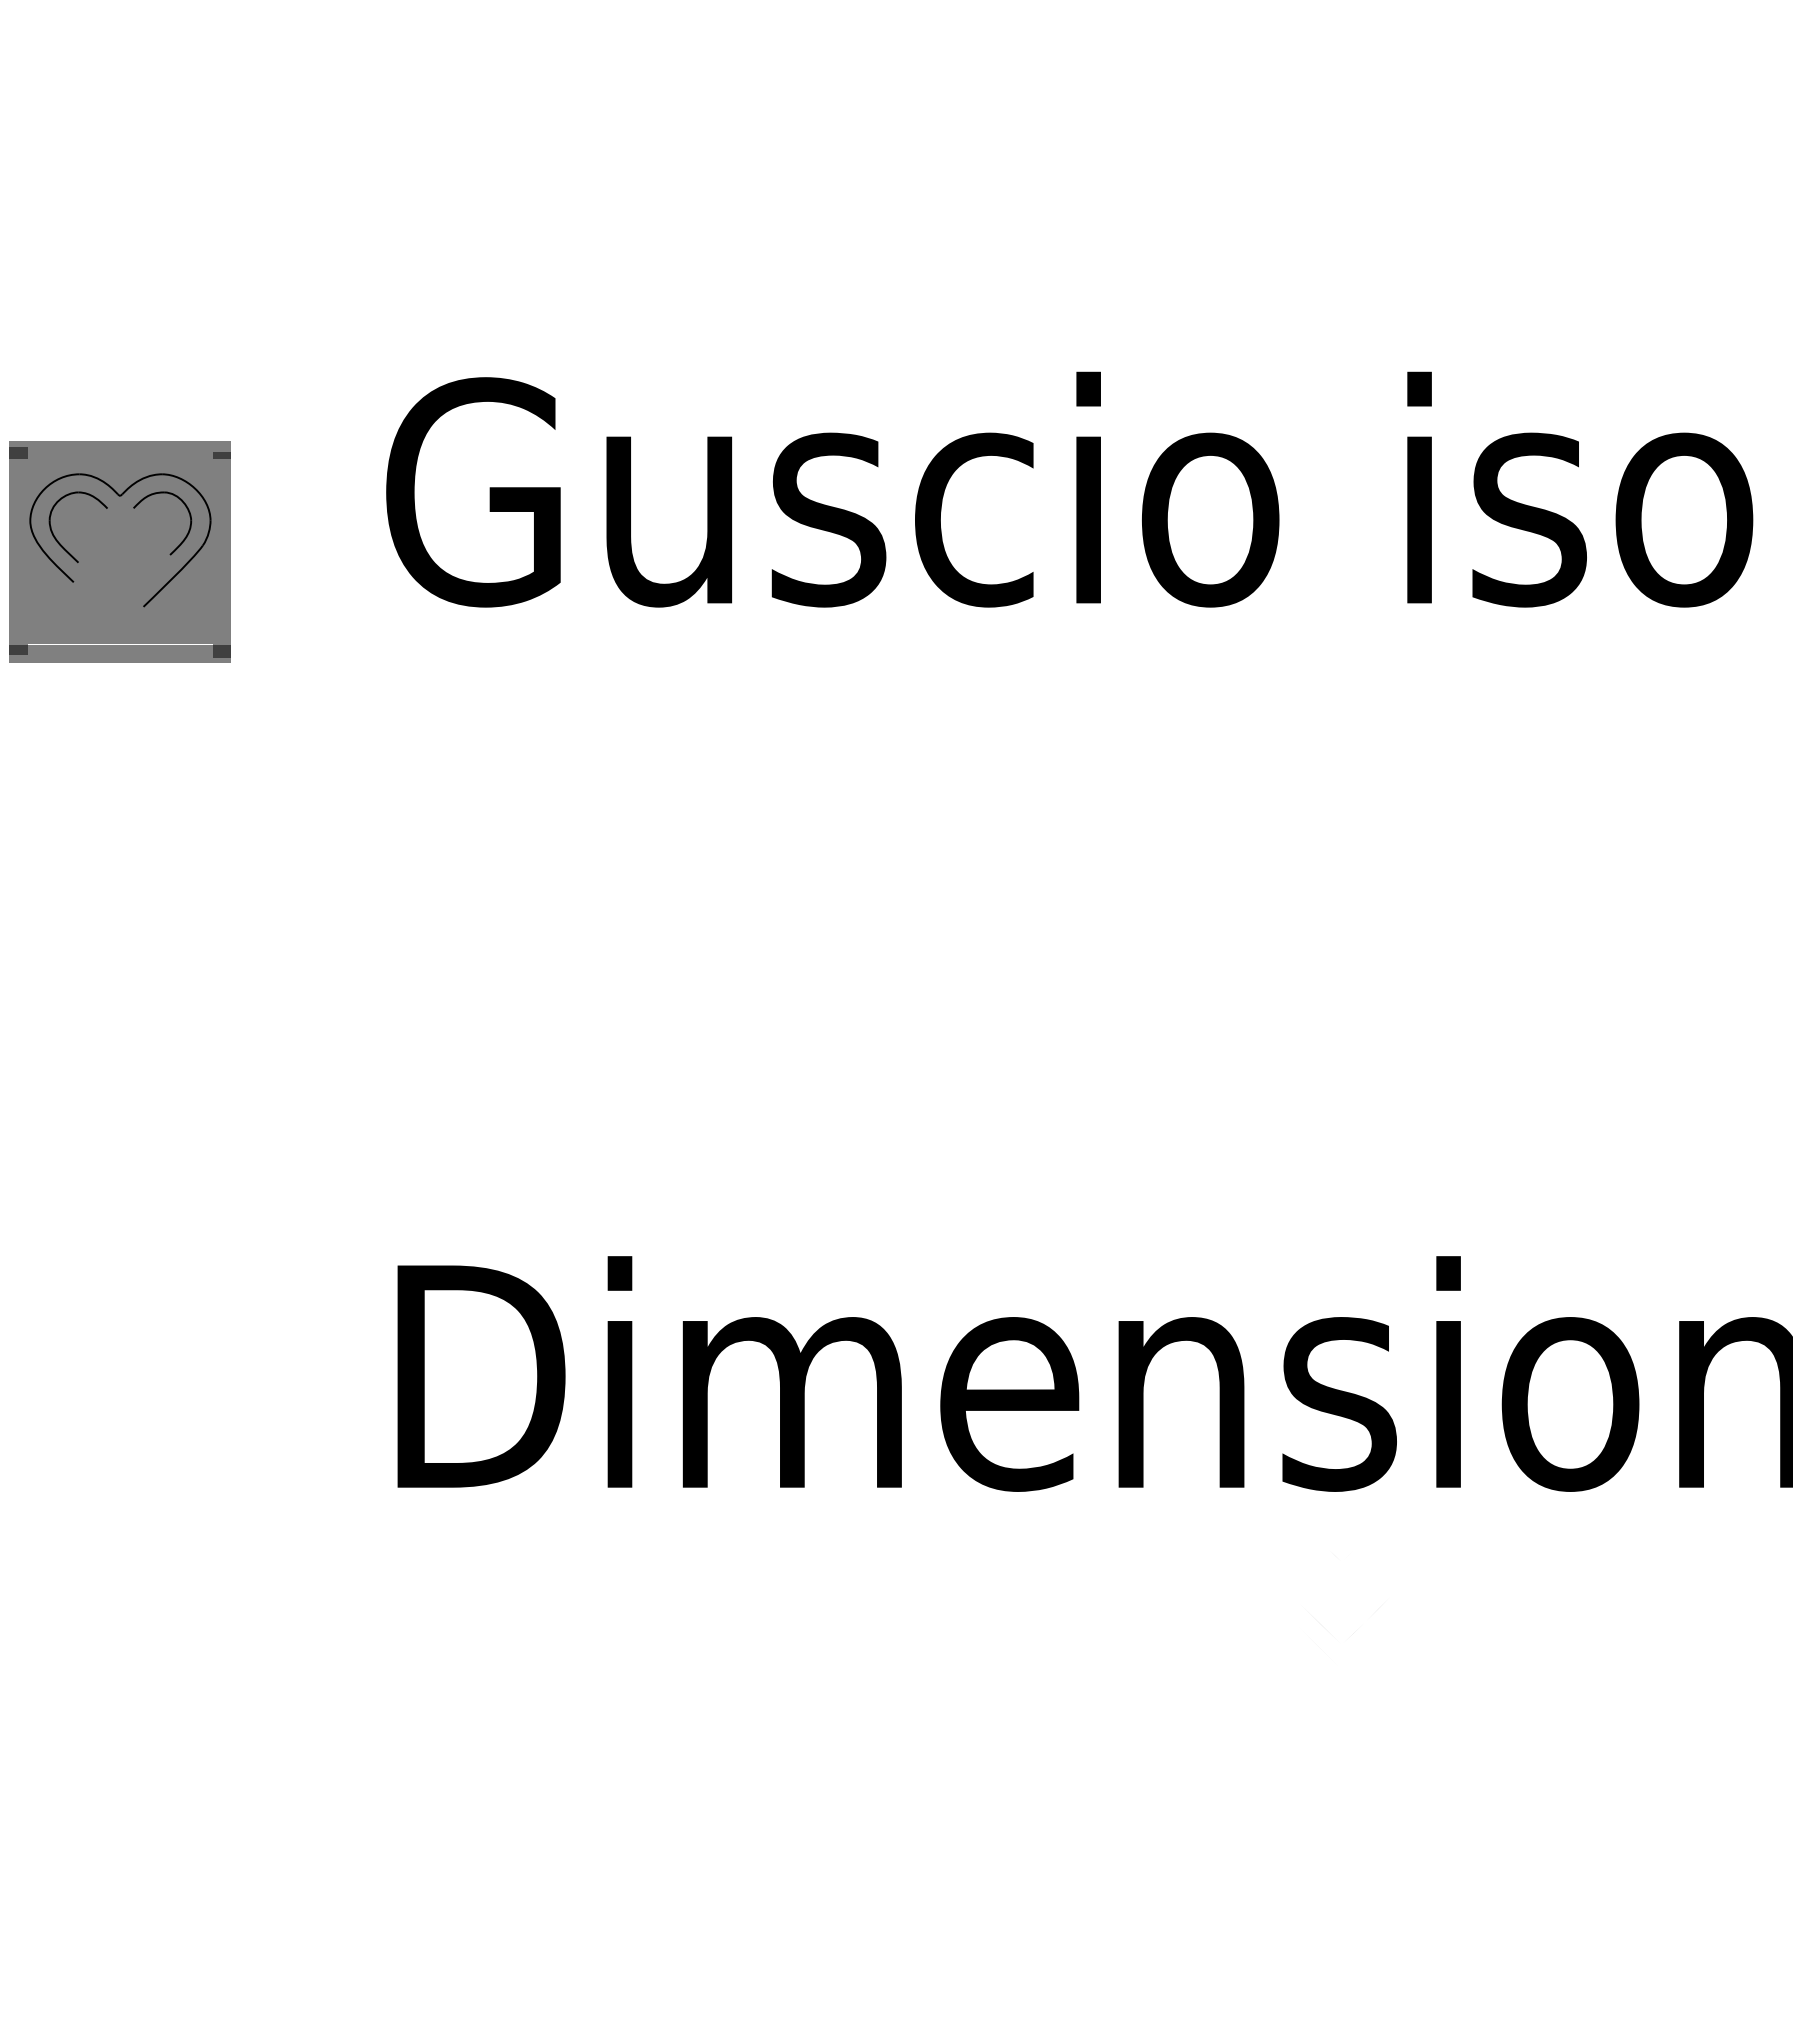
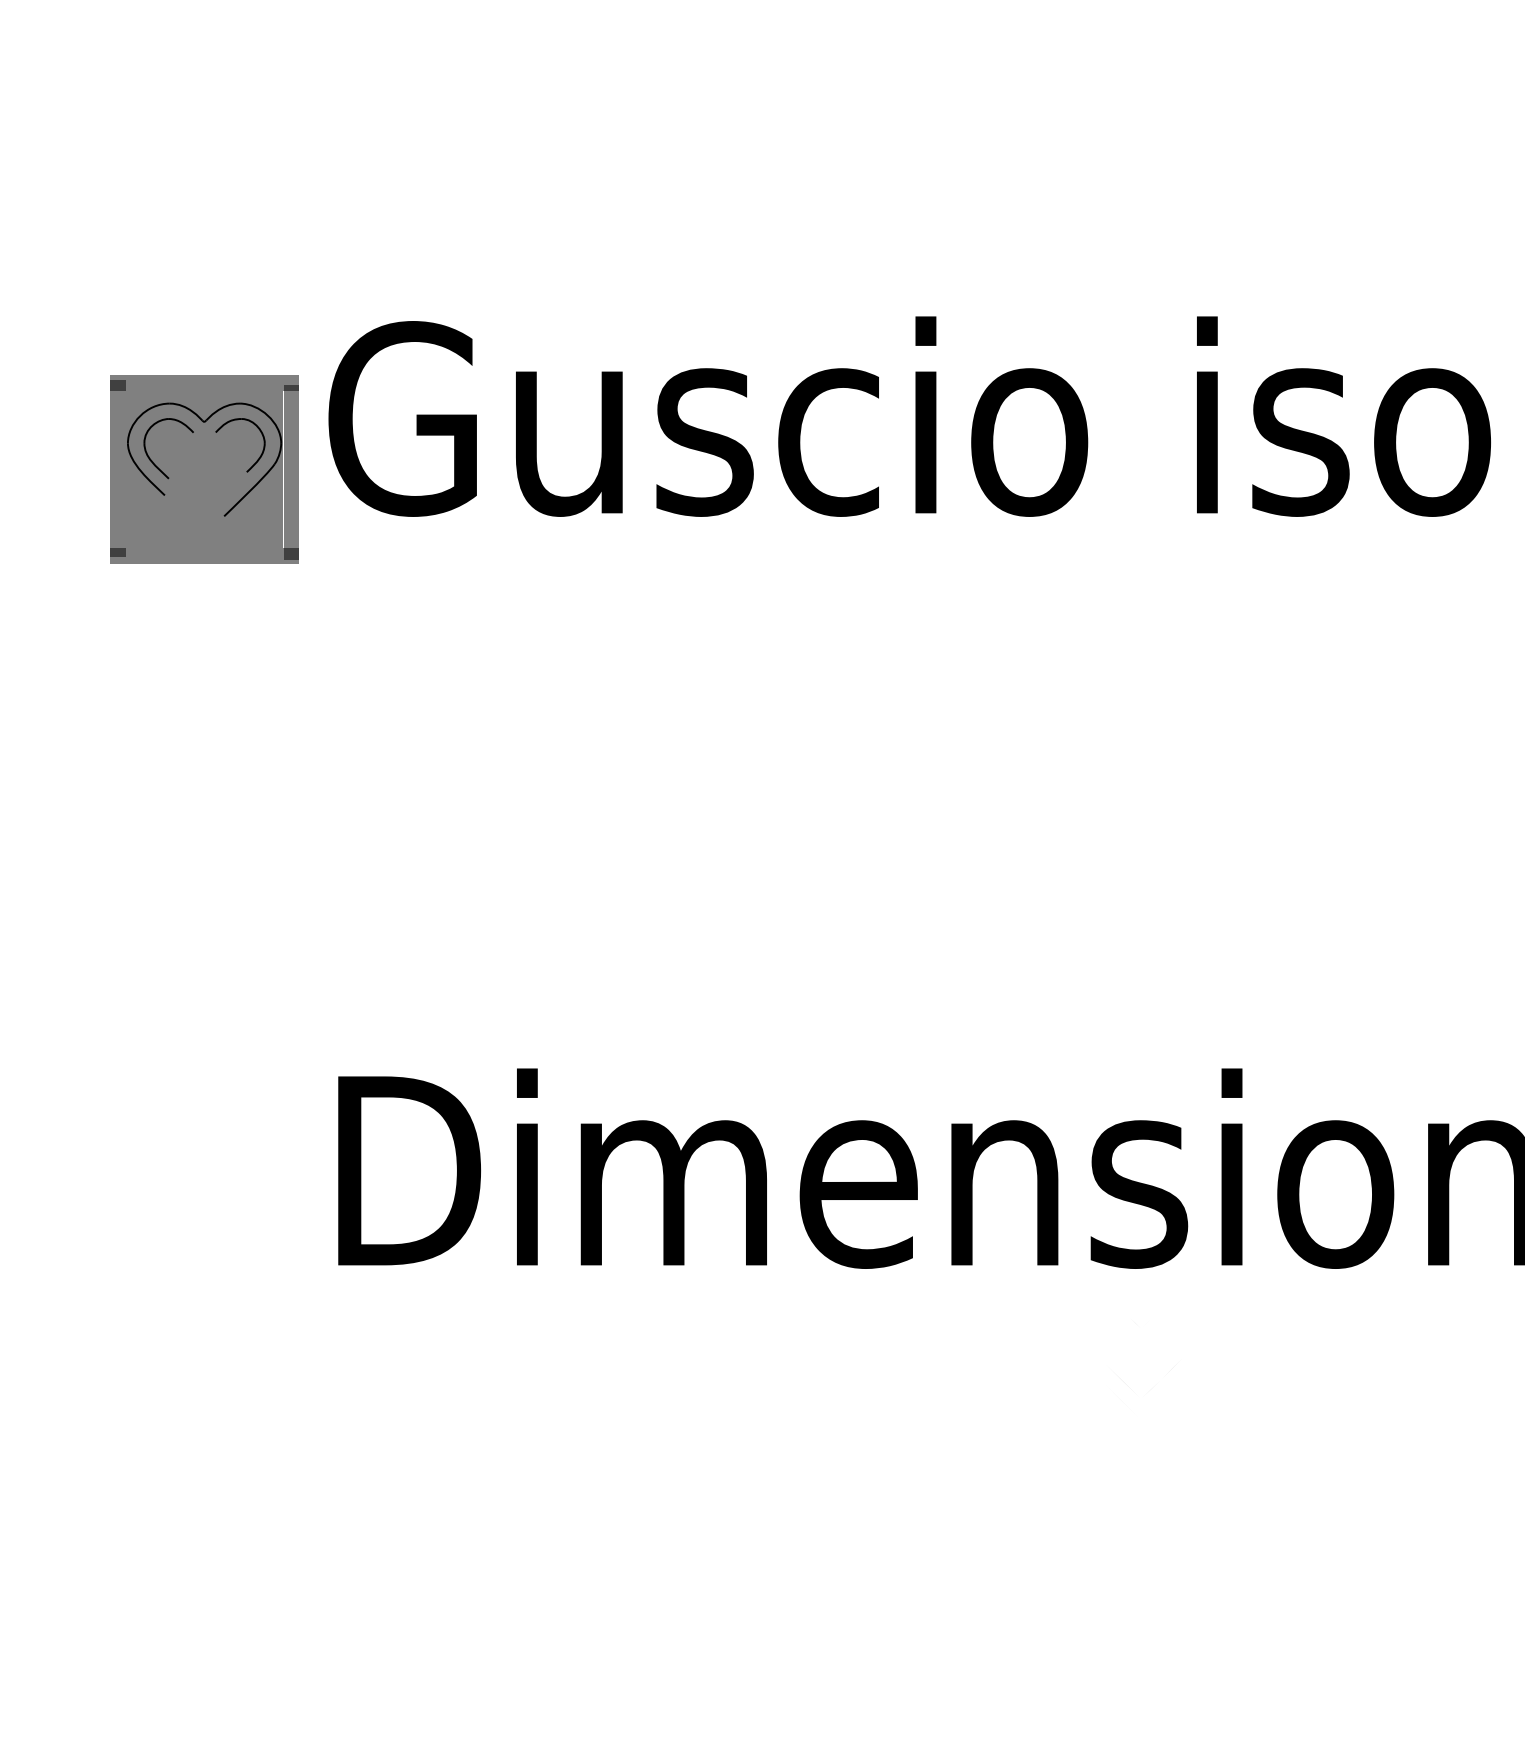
part: (119, 551) -> (203, 469), moved

